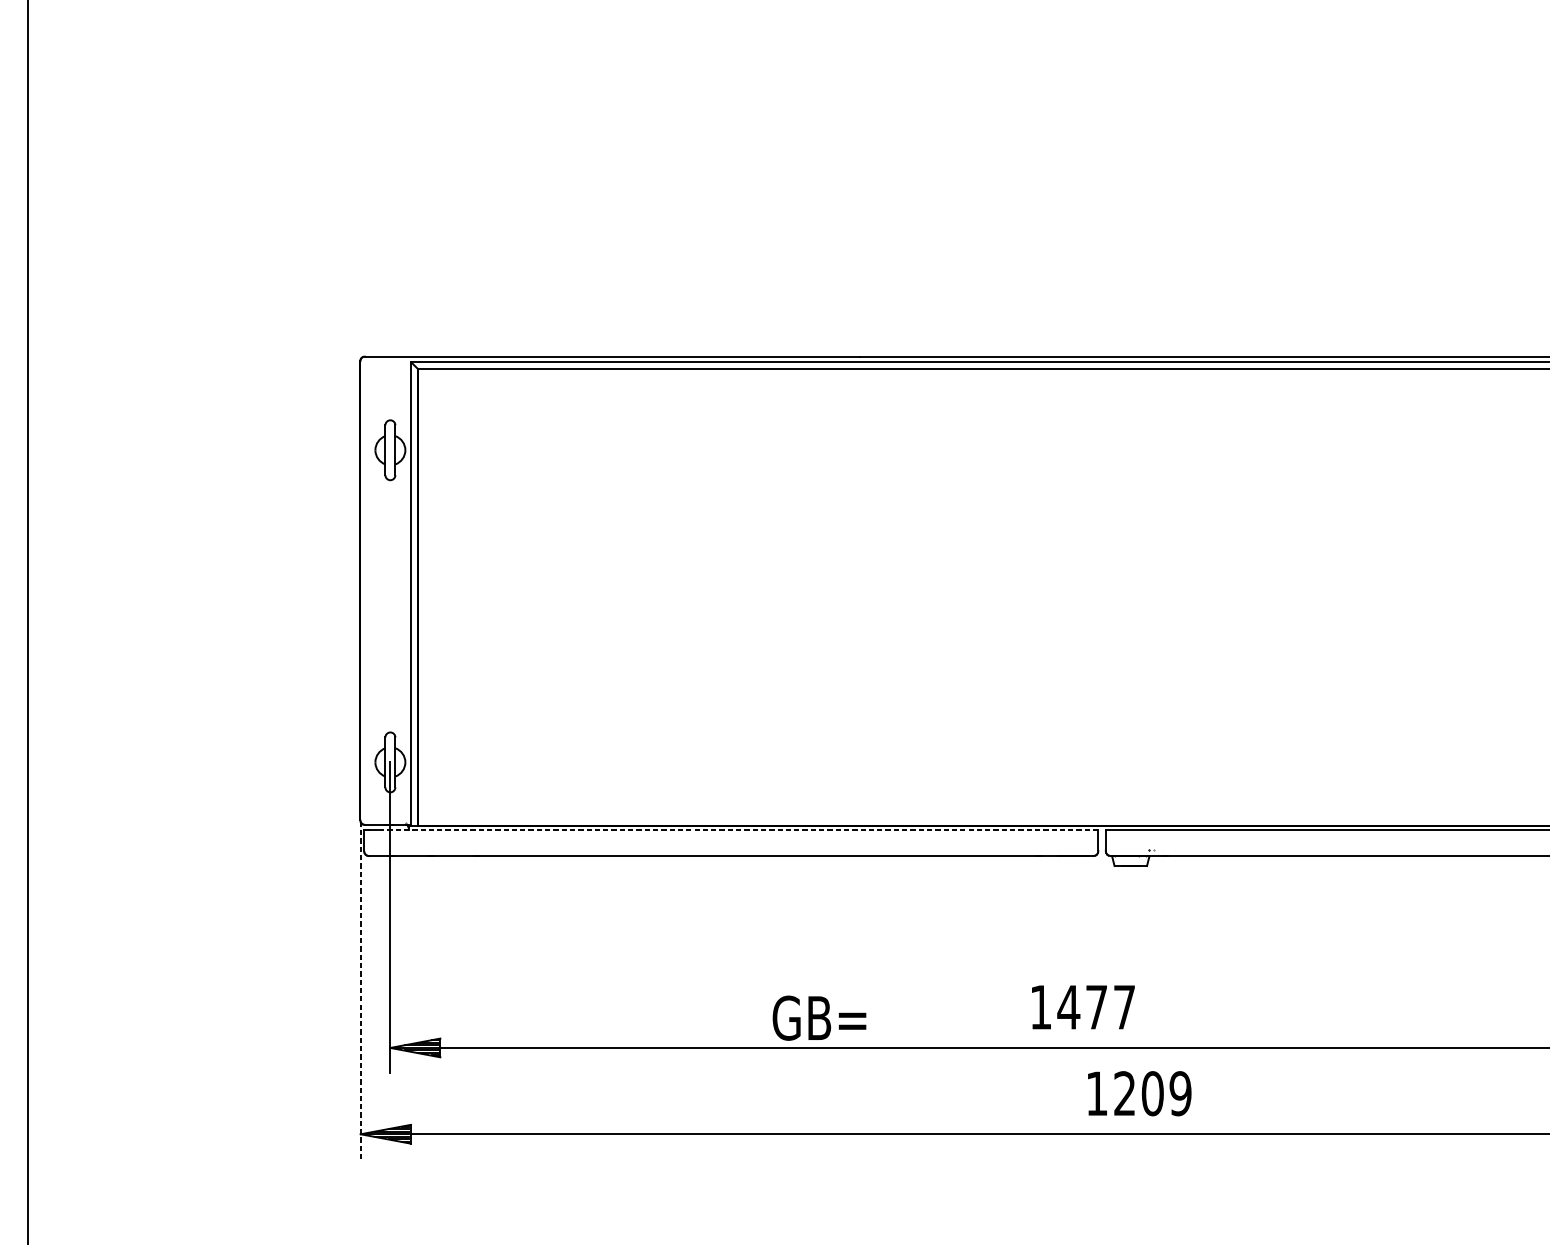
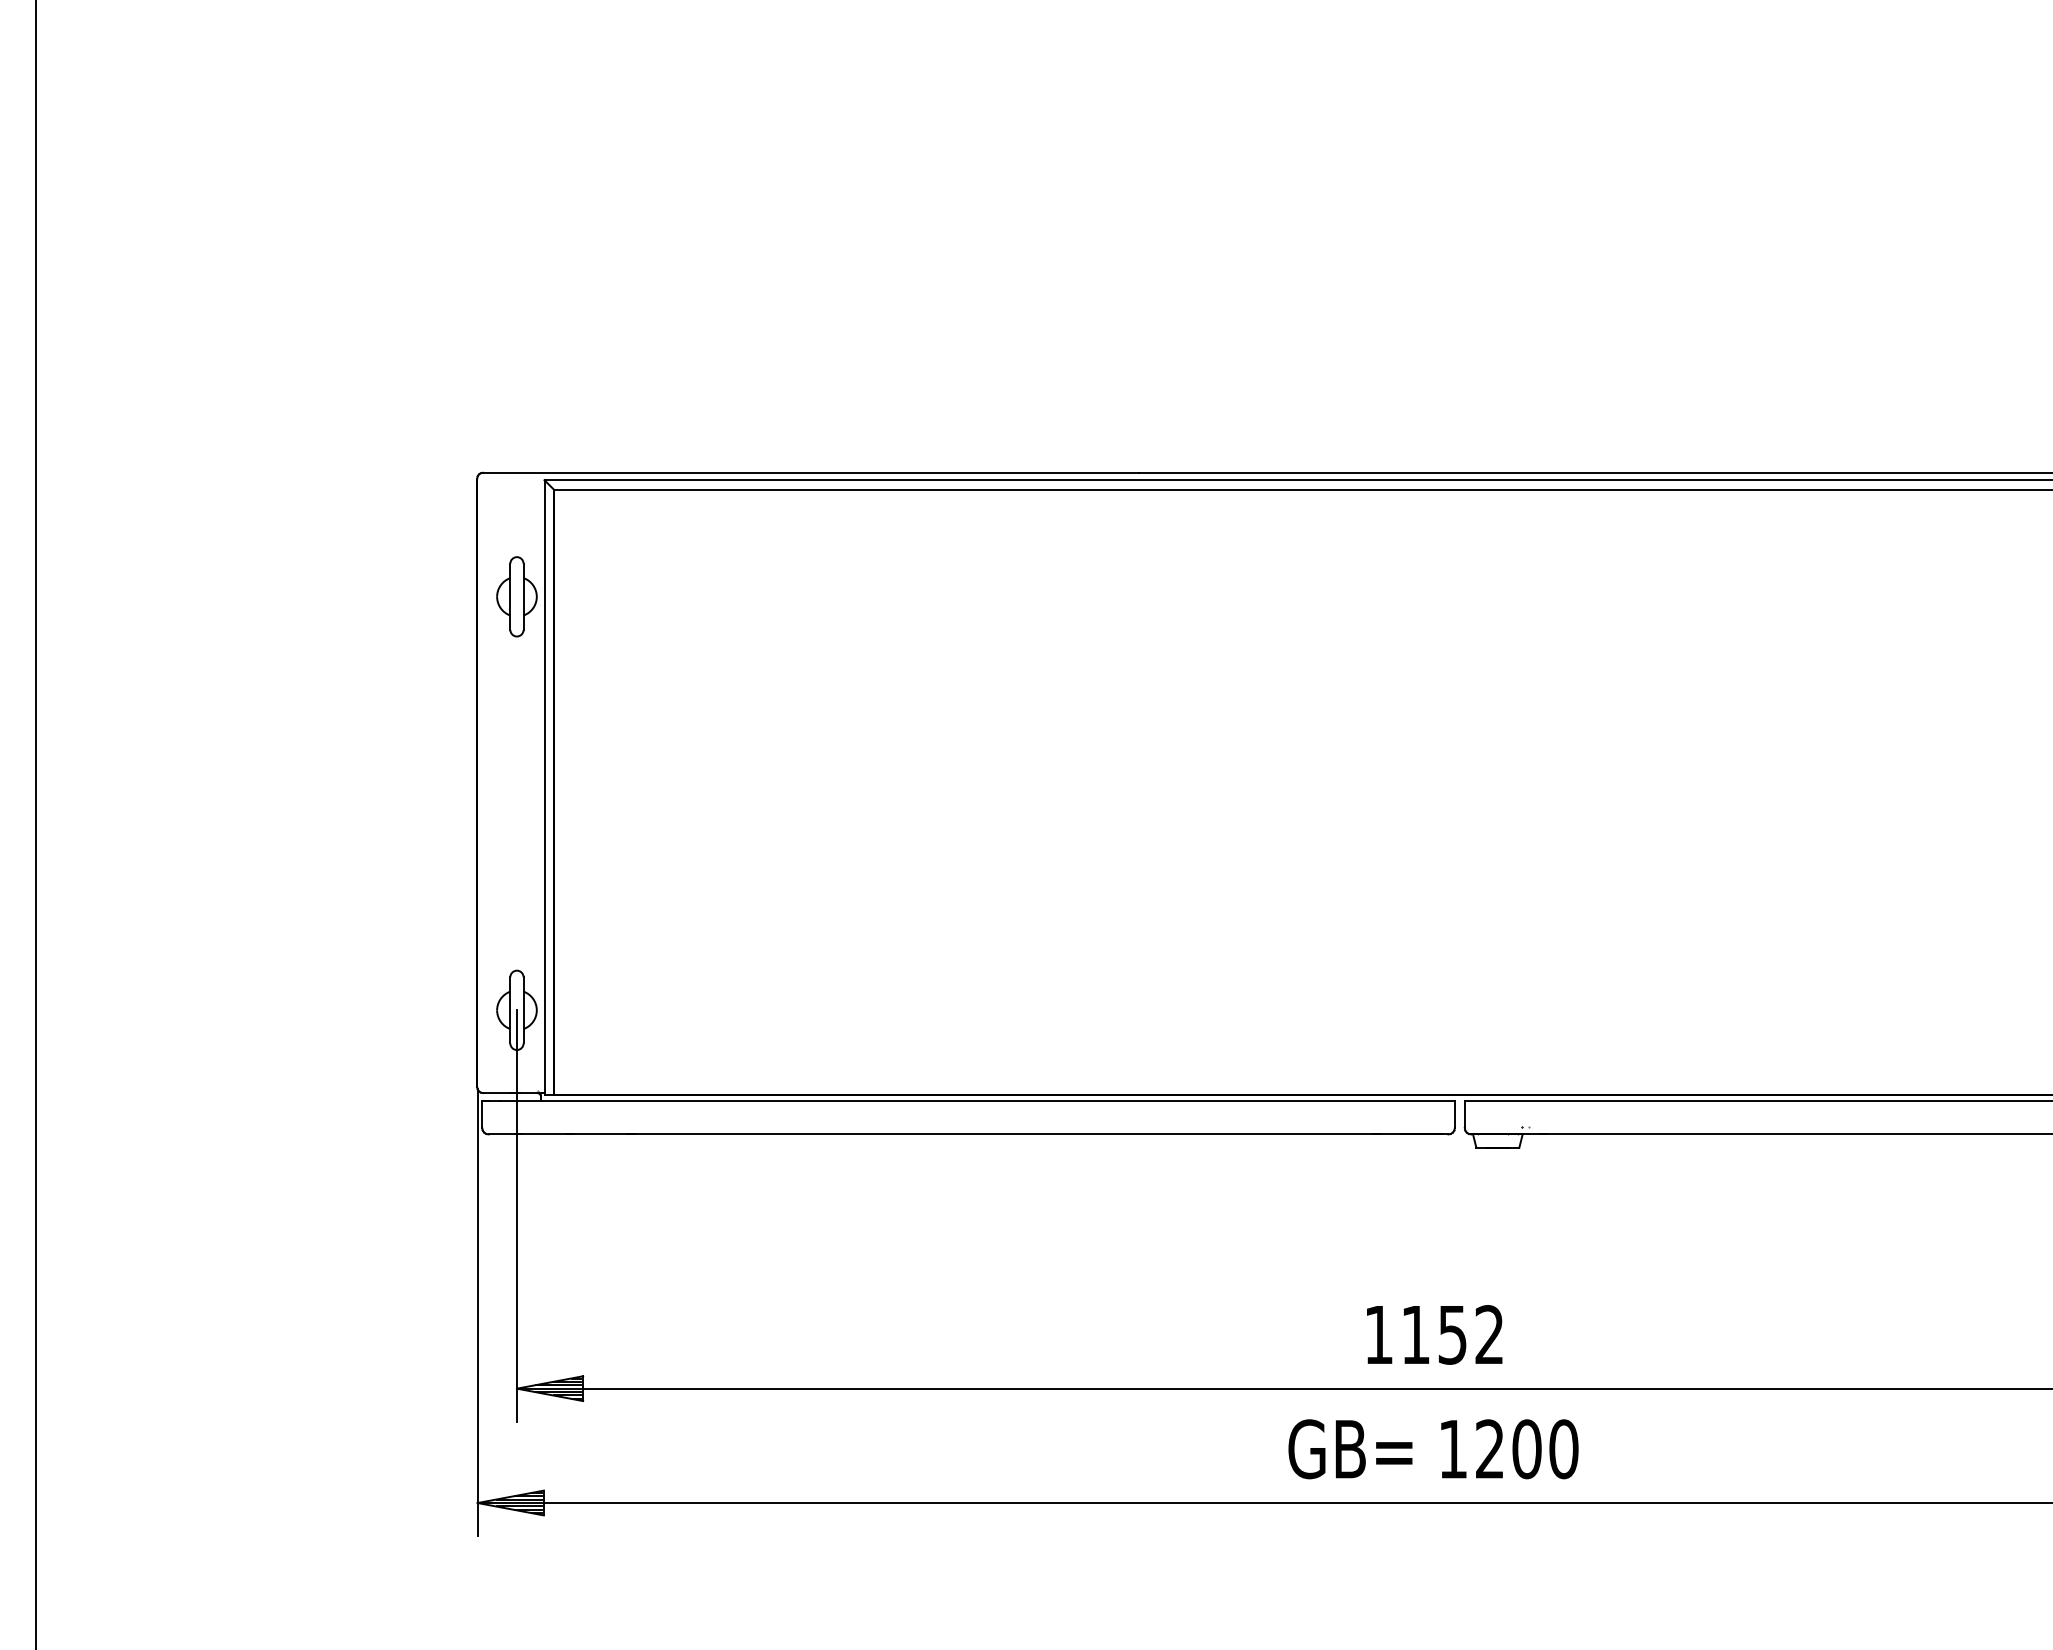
line: (738, 830) -> (977, 1100), dashed -> solid
line: (360, 990) -> (477, 1312), dashed -> solid
text: (1095, 1007) -> (1451, 1334), 1477 -> 1152
text: (819, 1018) -> (1350, 1449), moved
text: (1180, 1093) -> (1563, 1449), 1209 -> 1200

